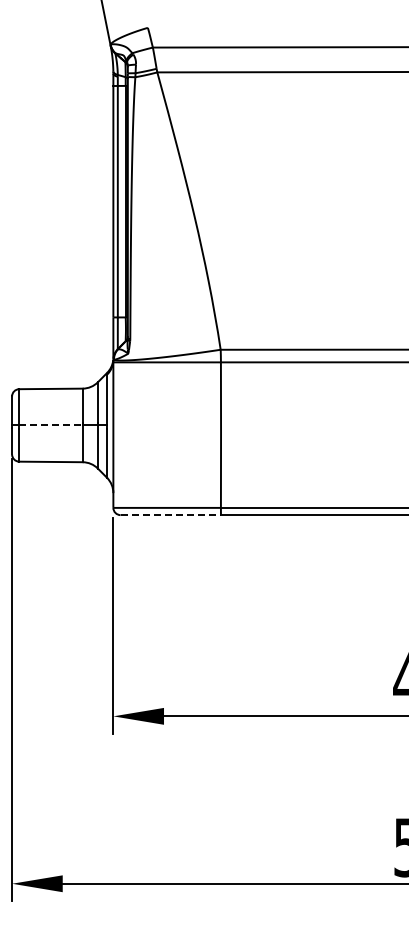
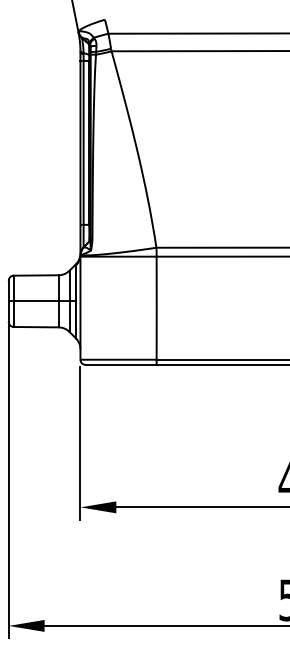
line: (51, 425) -> (36, 301), dashed -> solid
line: (171, 515) -> (121, 365), dashed -> solid

